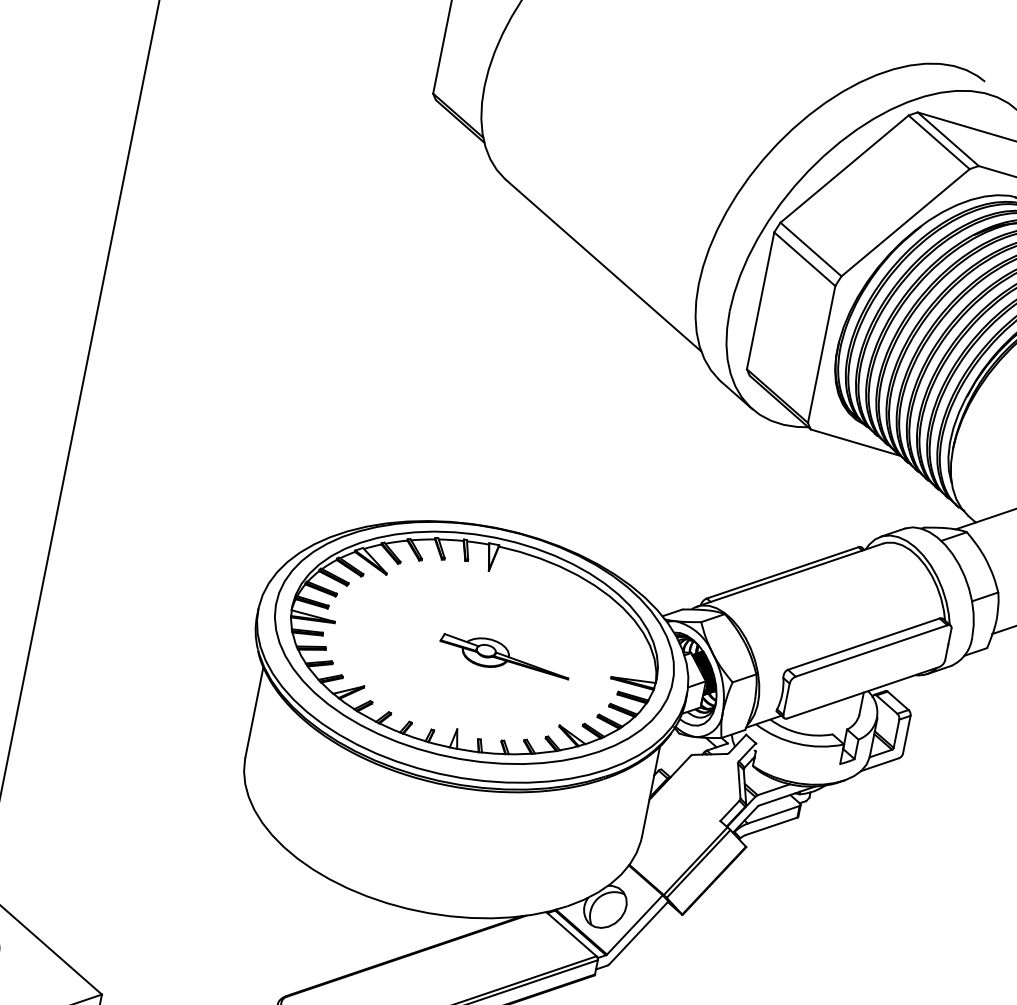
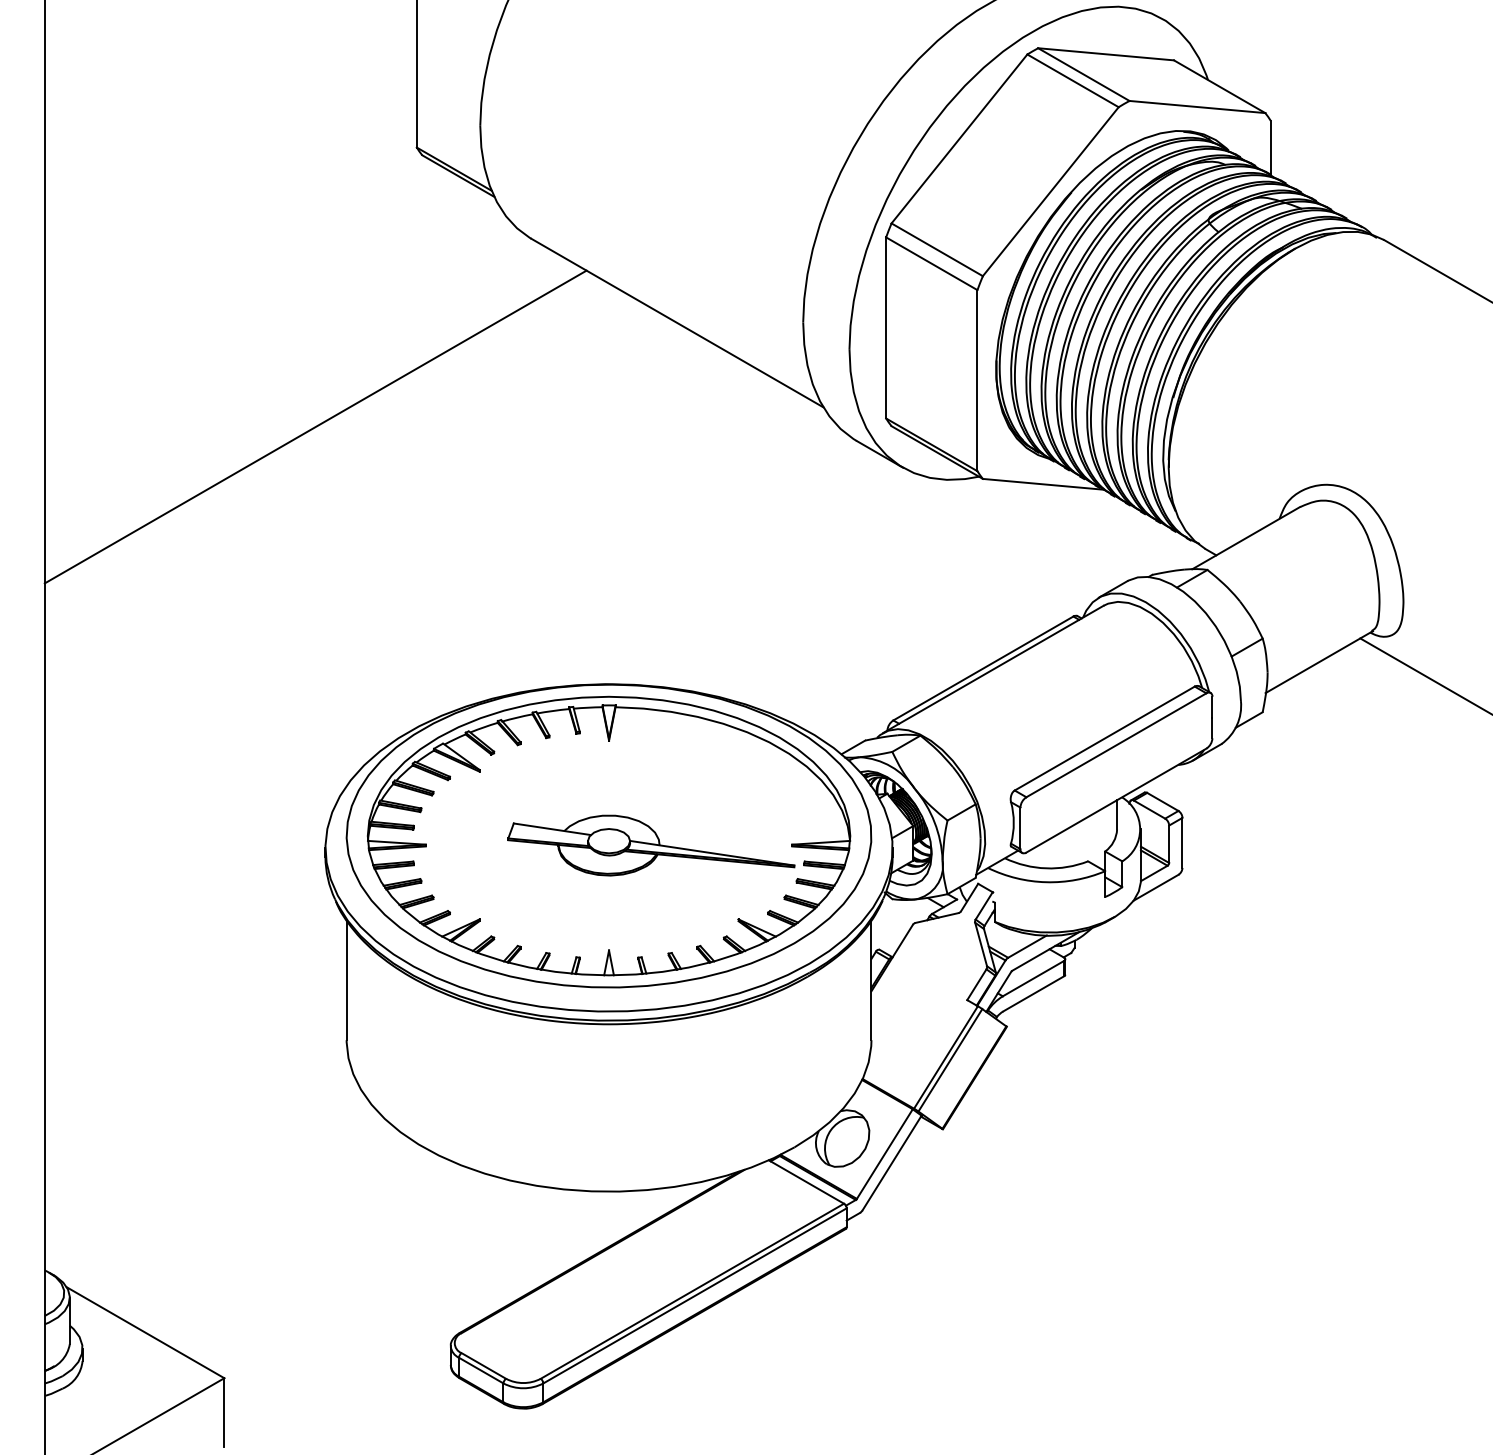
line: (314, 289) -> (315, 426), added
part: (505, 656) -> (651, 845), size x1.67

